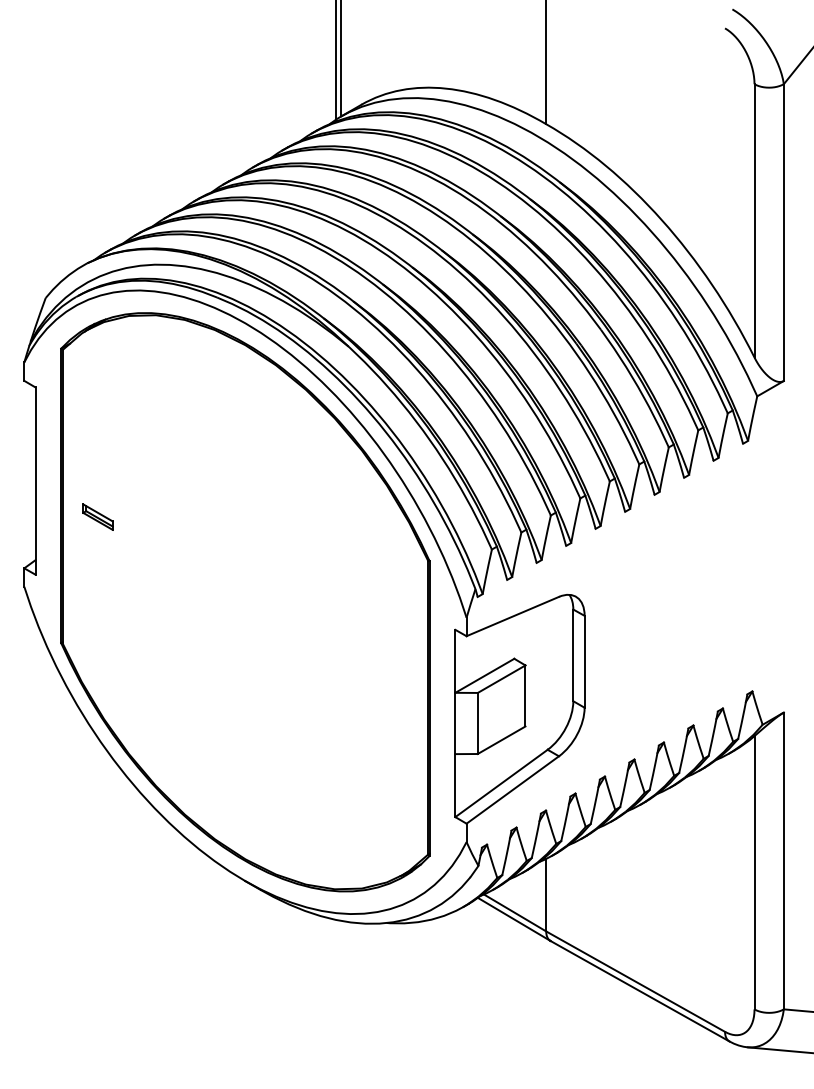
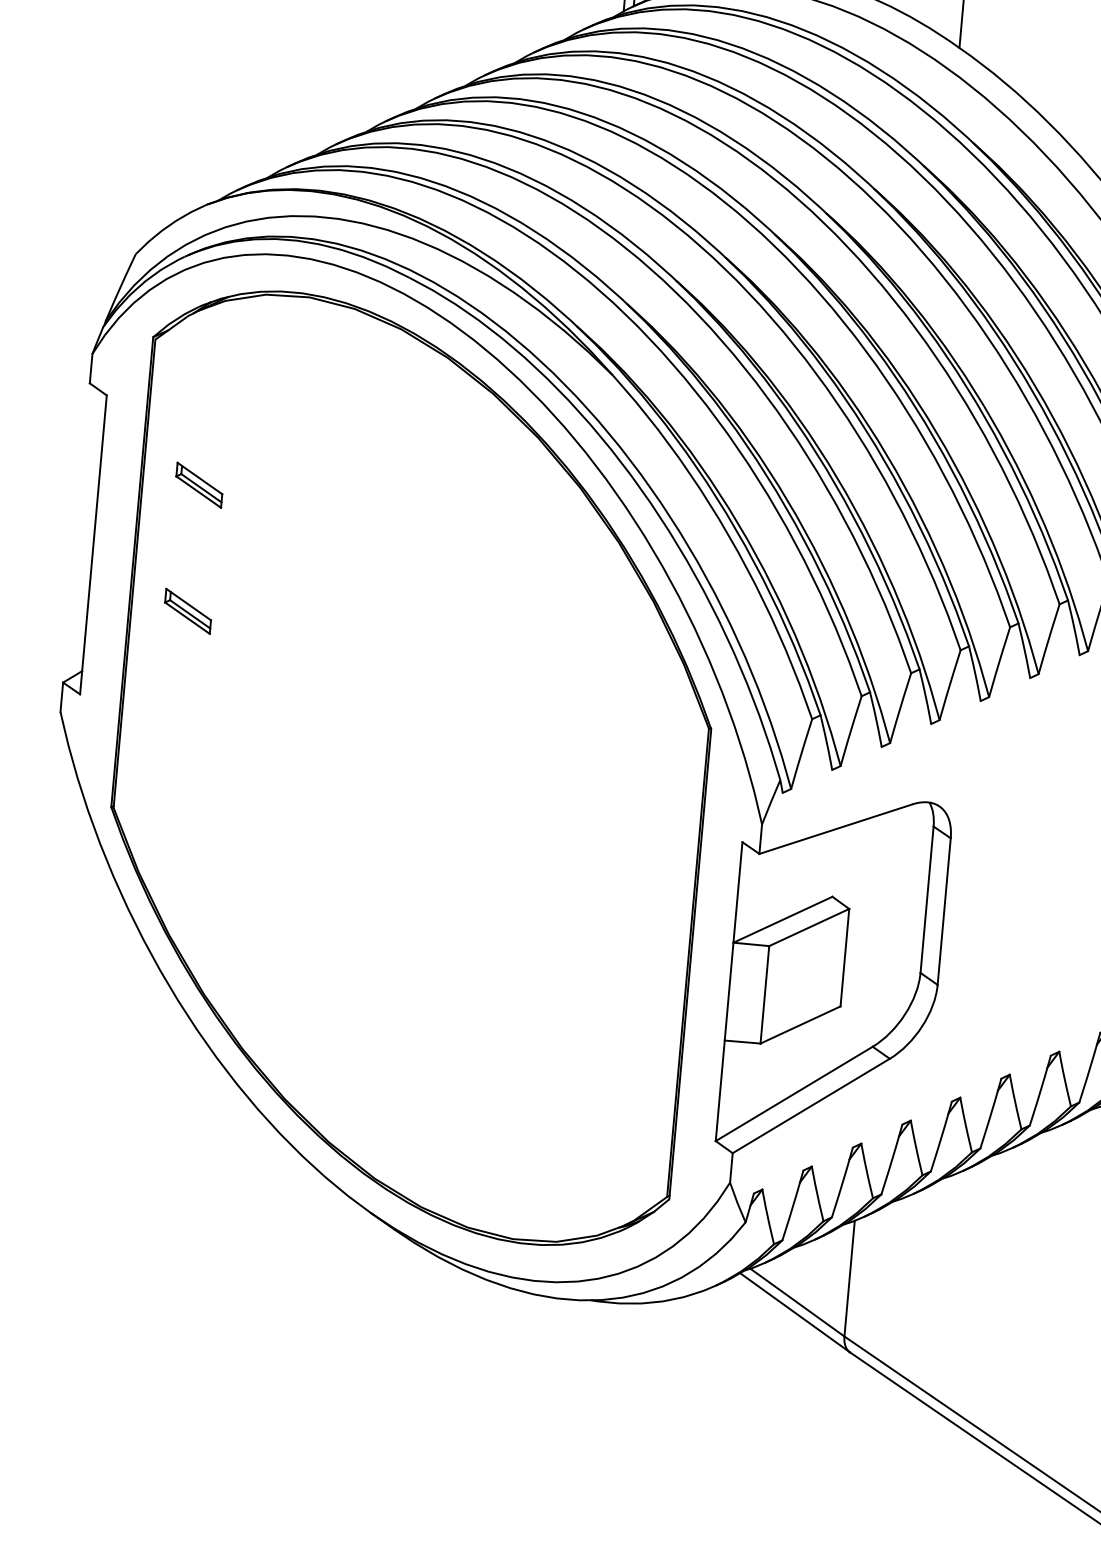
part: (97, 437) -> (198, 484), added

